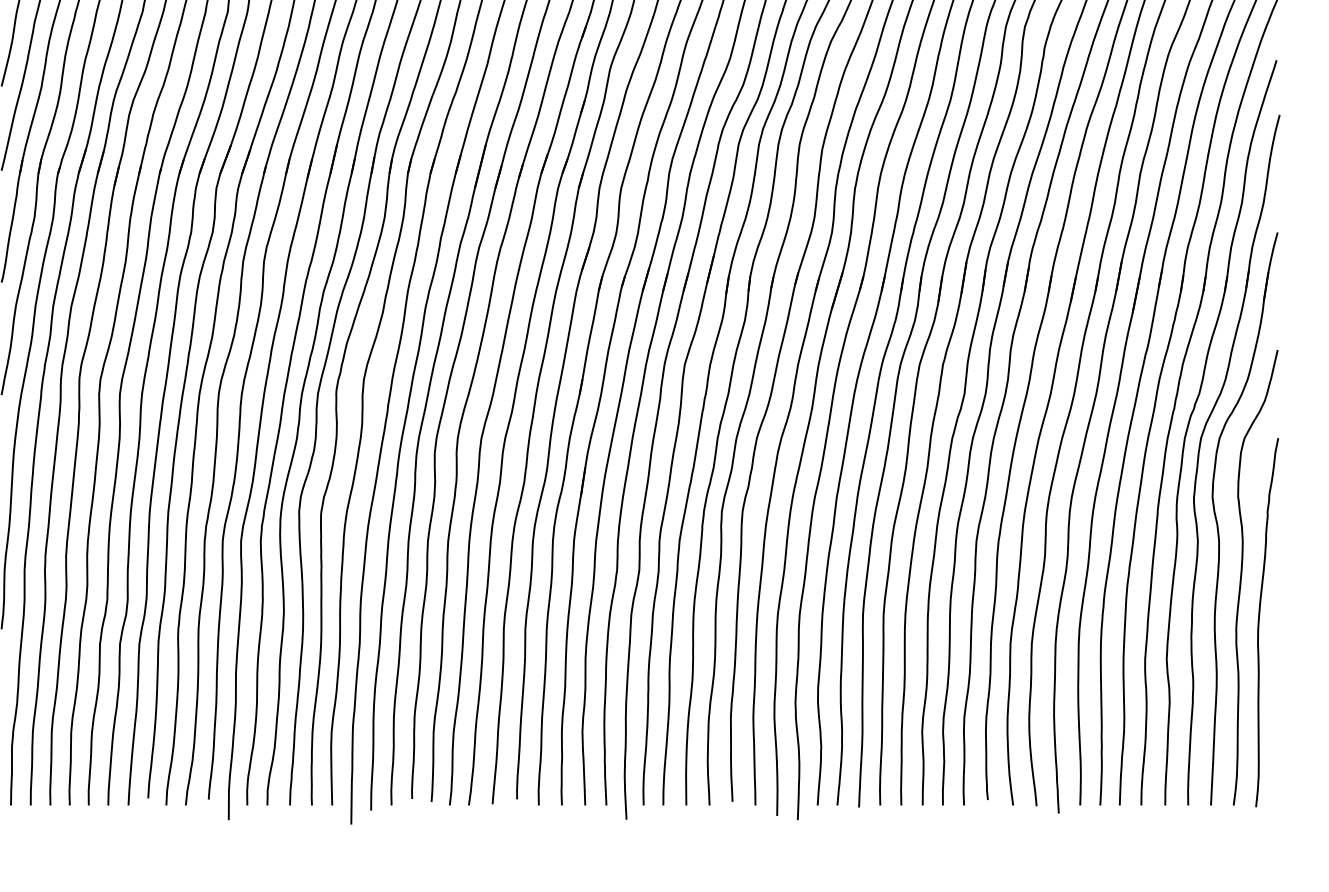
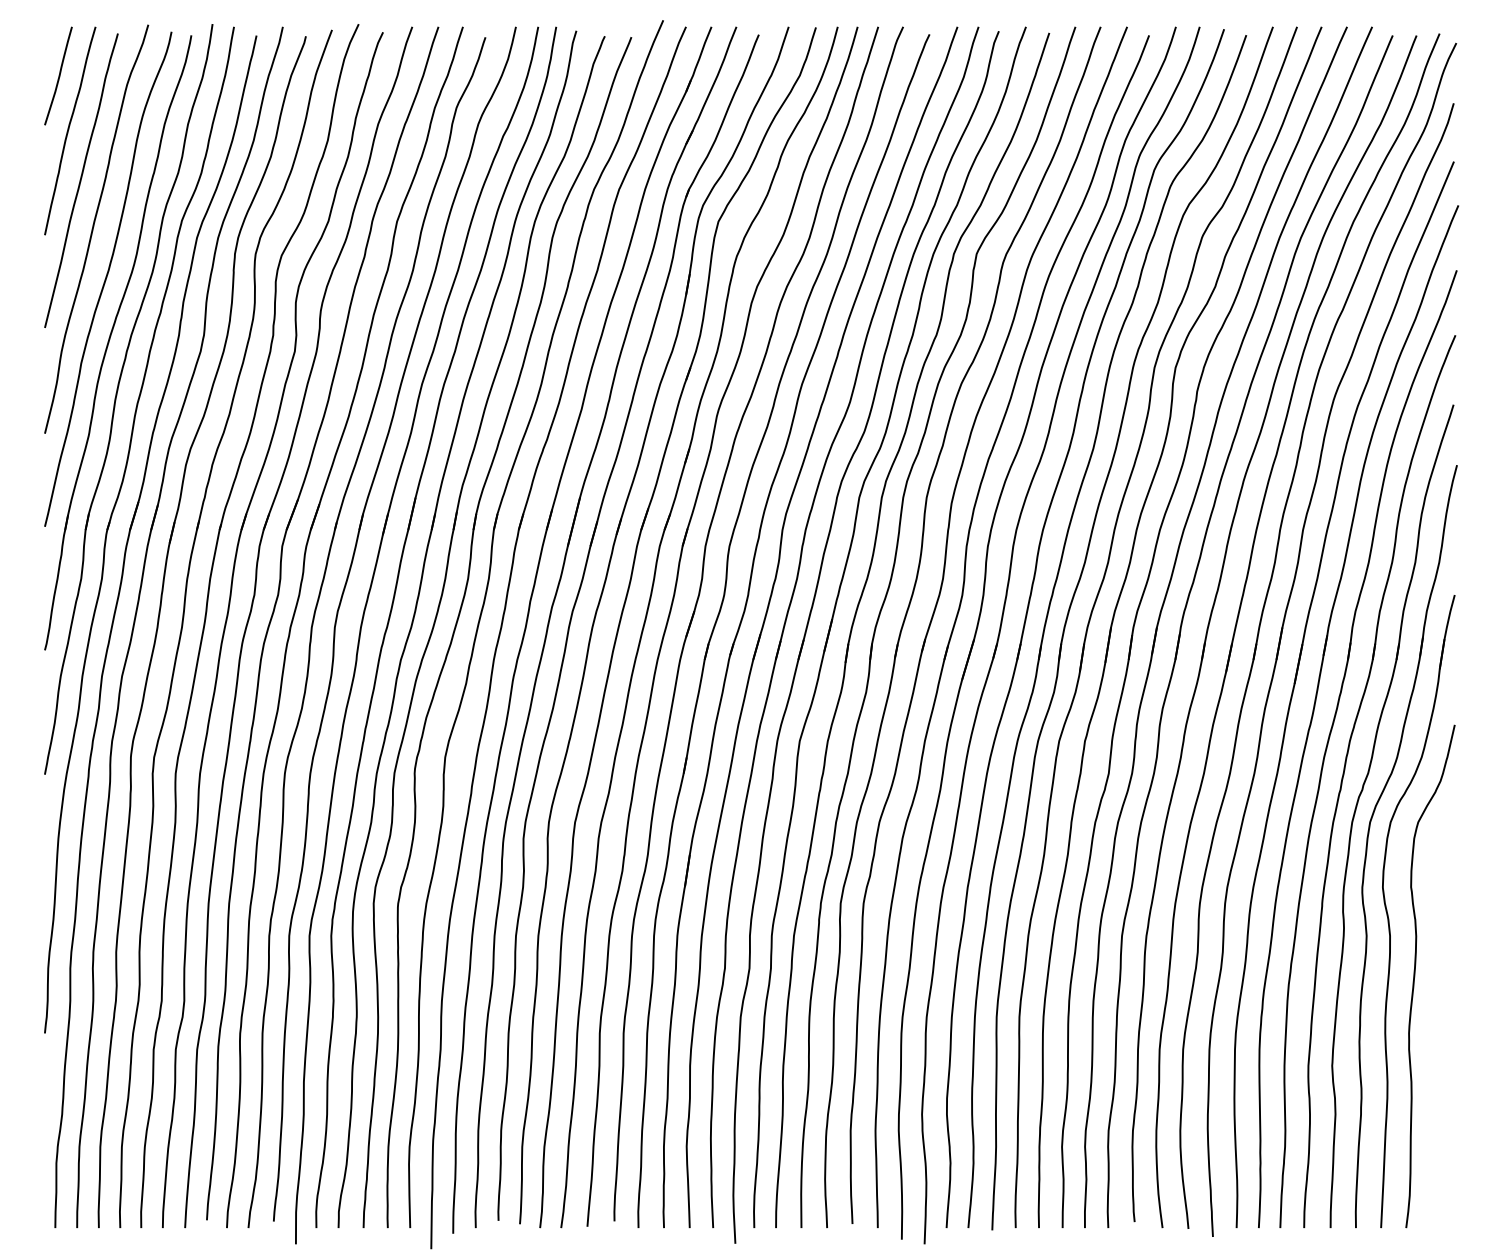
curve: (1259, 623) -> (1434, 1026), removed

